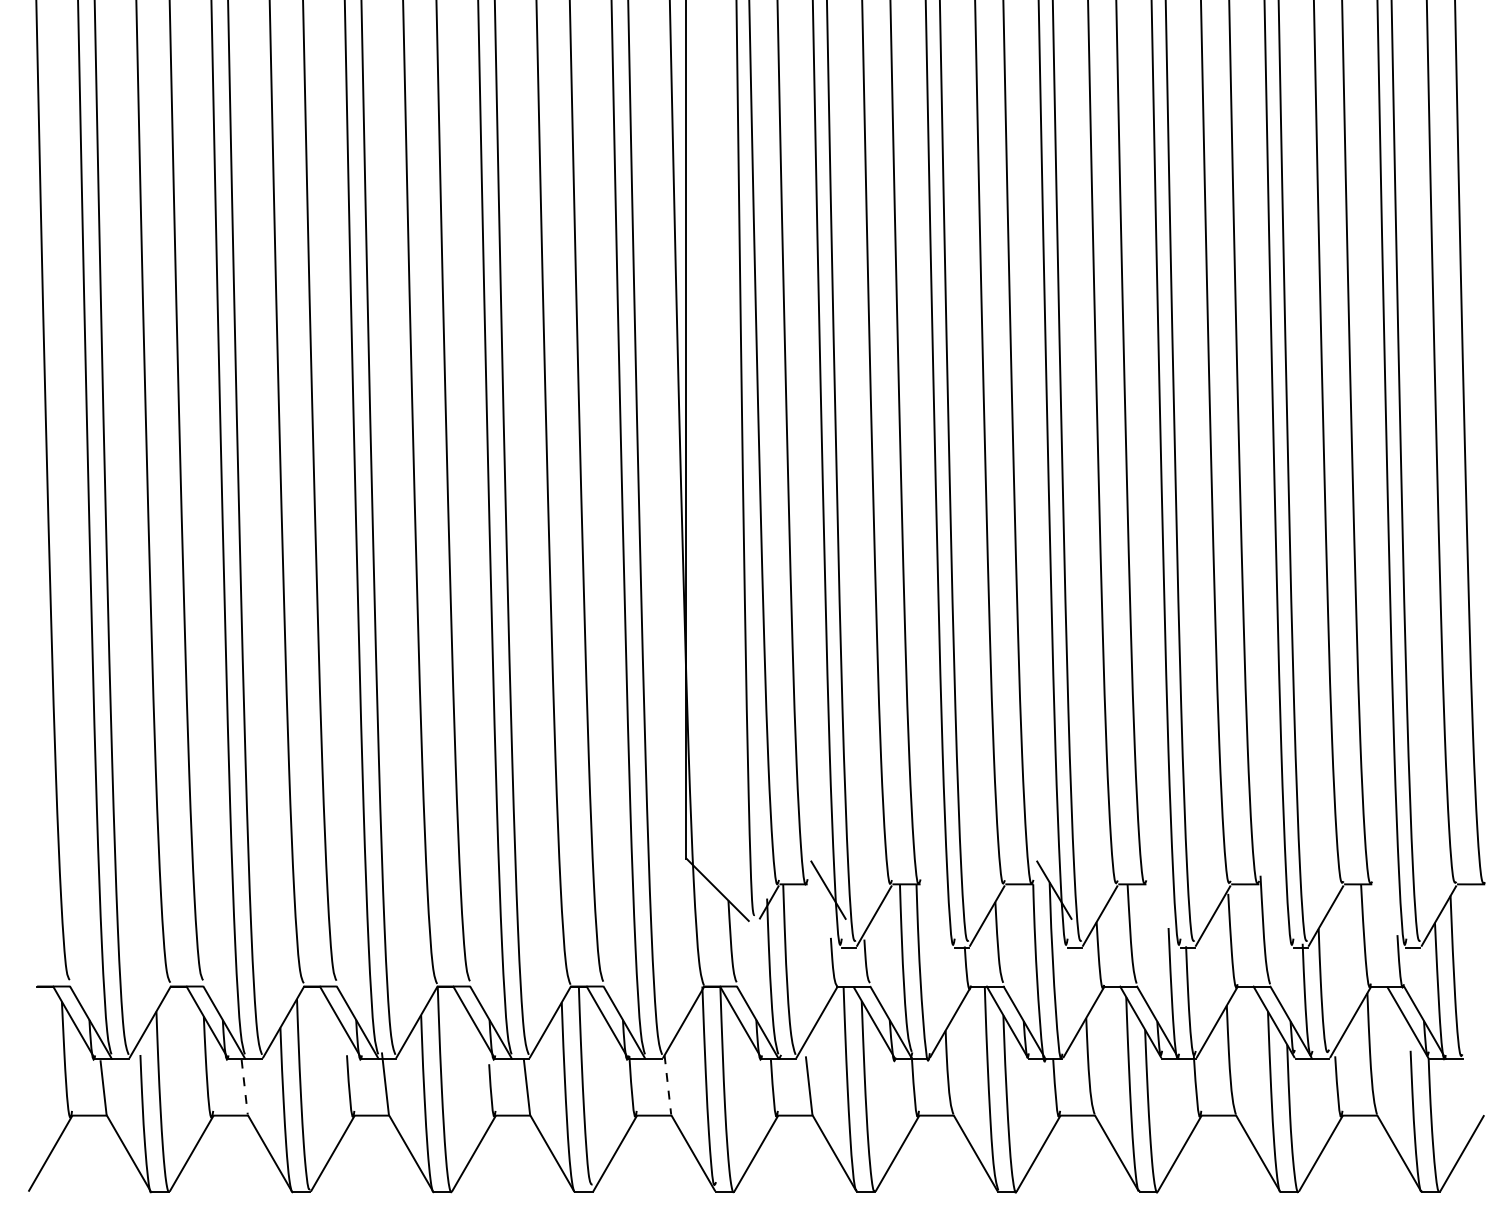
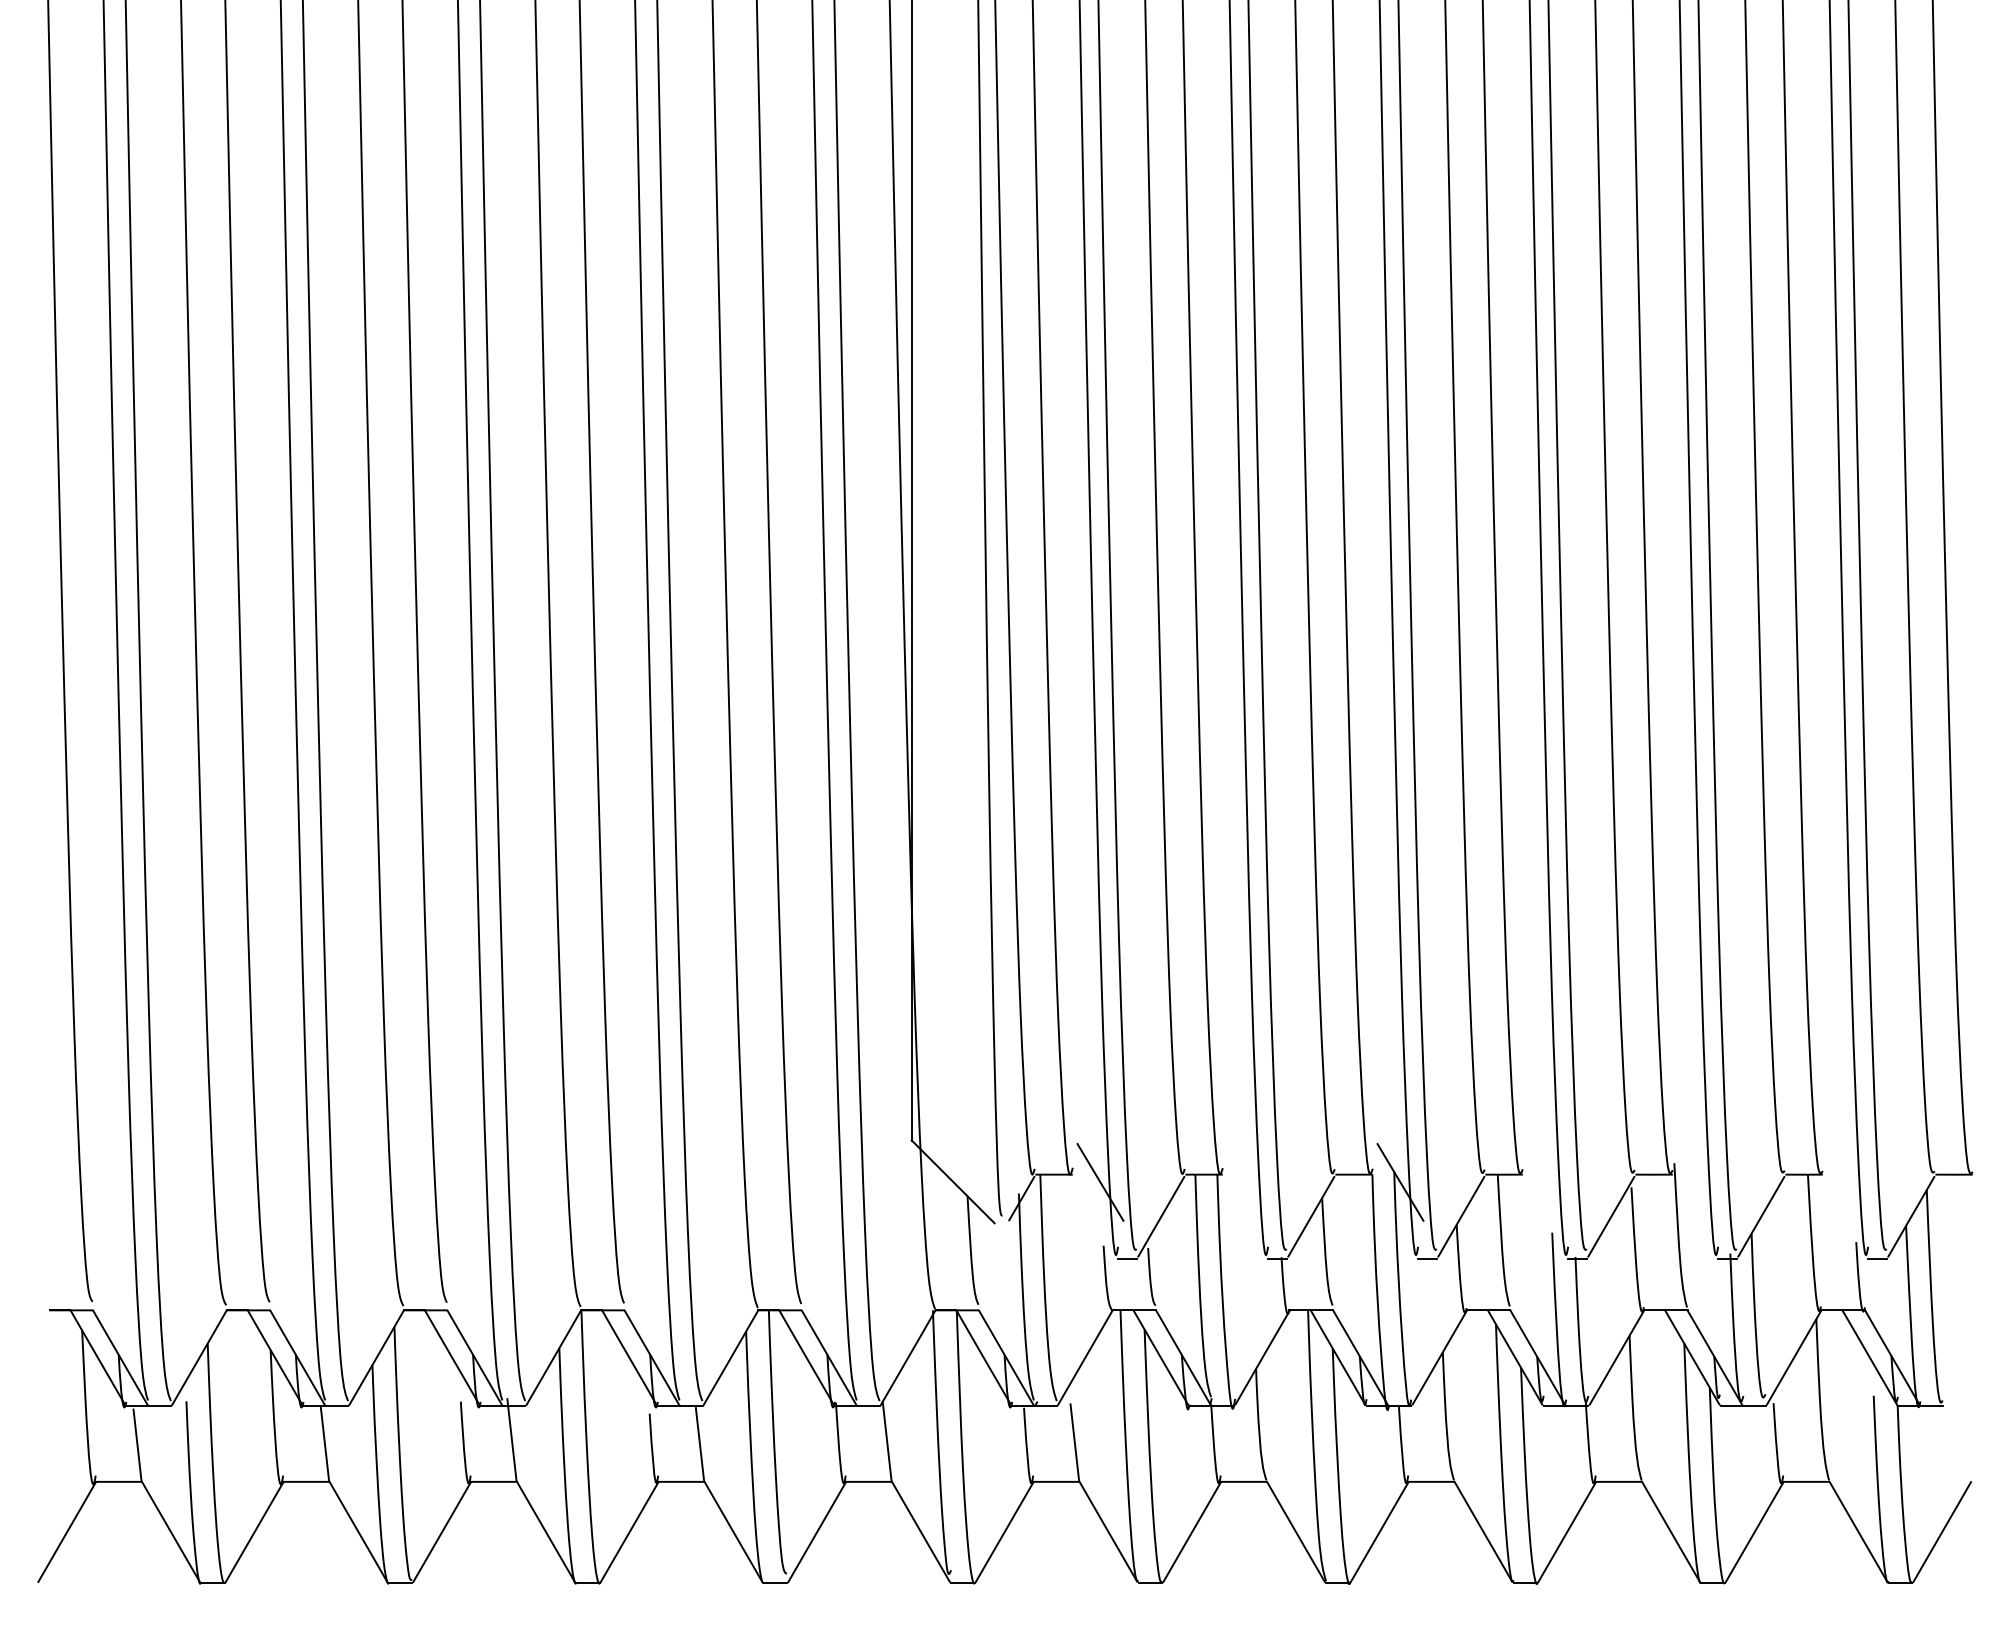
line: (668, 1085) -> (887, 1441), dashed -> solid
line: (244, 1086) -> (324, 1443), dashed -> solid

